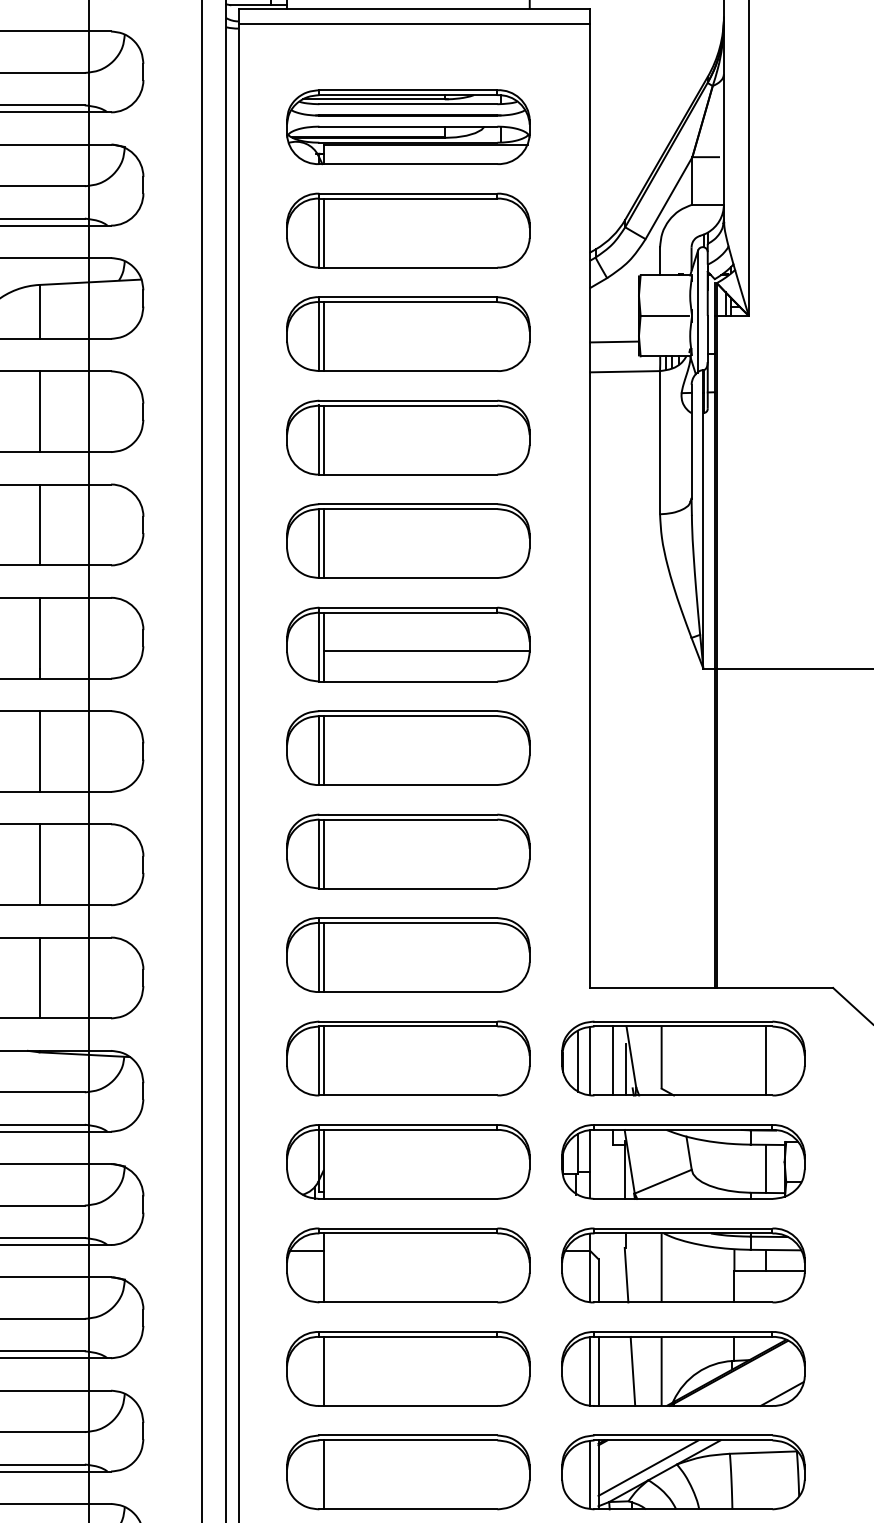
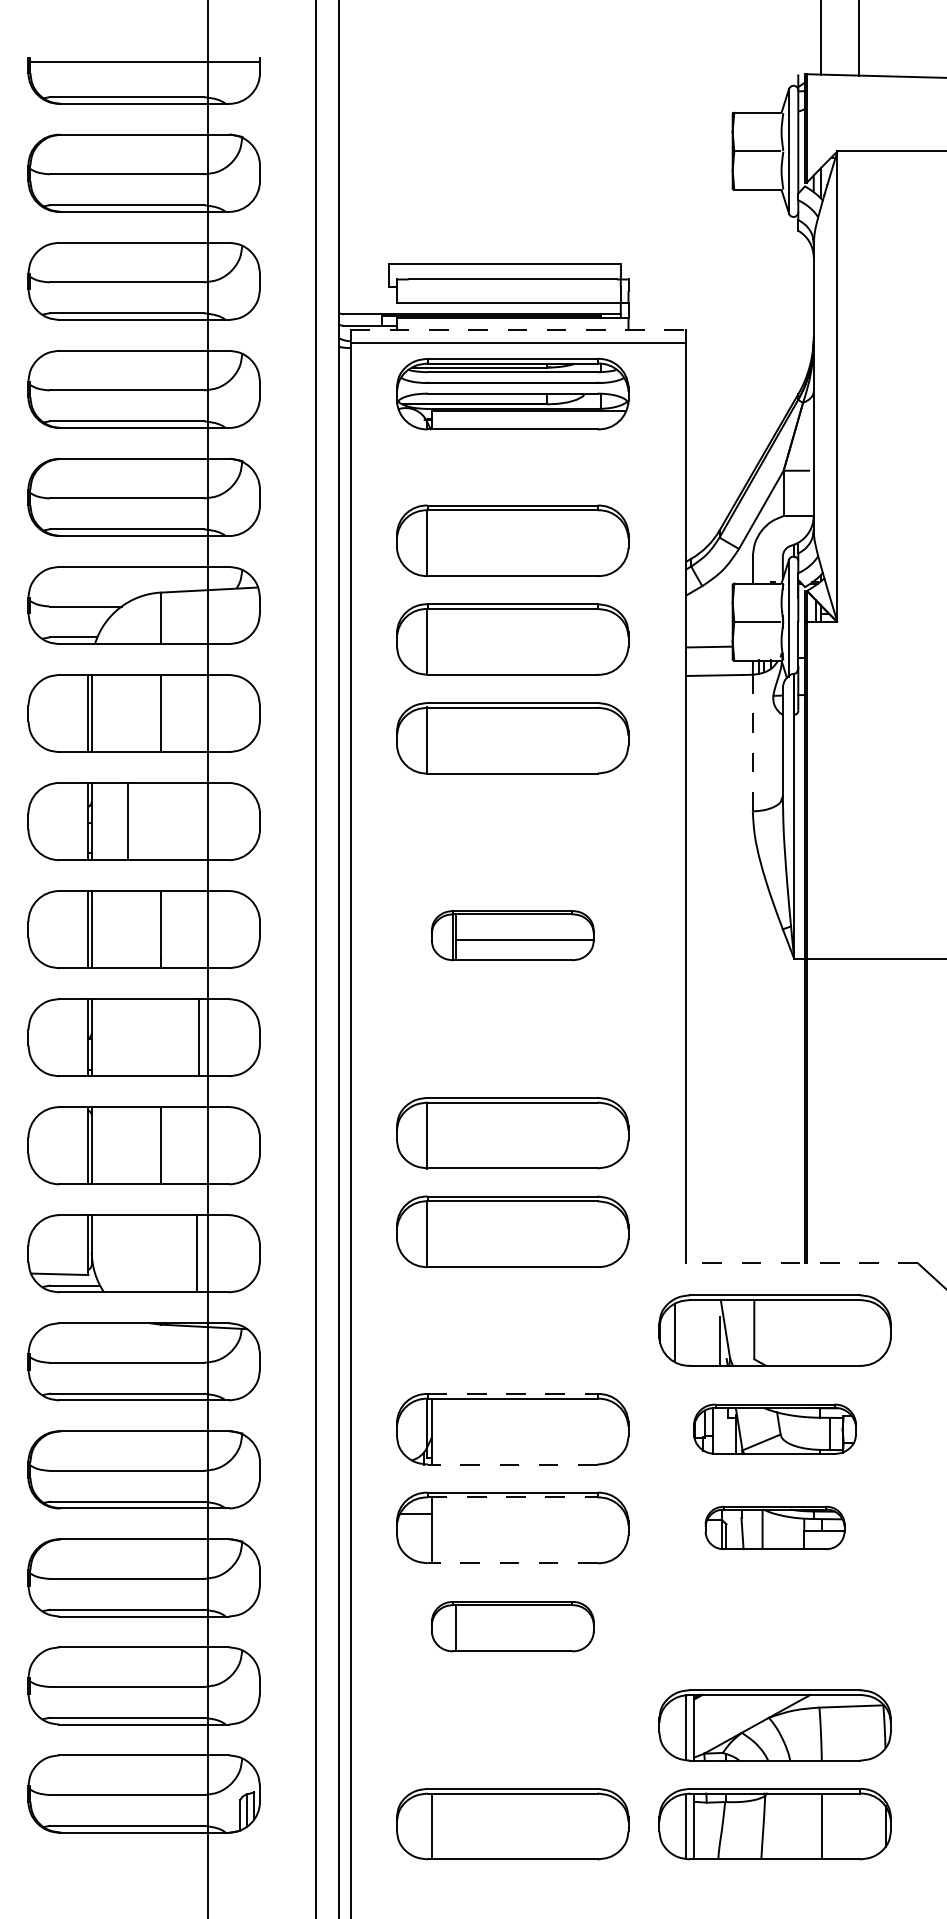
line: (414, 9) -> (518, 329), solid -> dashed
part: (408, 126) -> (512, 393), moved
line: (323, 233) -> (431, 543), removed
line: (323, 336) -> (431, 641), removed
line: (323, 439) -> (431, 740), removed
line: (659, 442) -> (752, 742), solid -> dashed
line: (39, 524) -> (127, 821), moved
part: (408, 540) -> (512, 836), removed
part: (408, 644) -> (512, 935), size x0.7
part: (408, 748) -> (512, 1034), removed
line: (39, 751) -> (198, 1037), moved
line: (323, 854) -> (431, 1135), removed
line: (323, 957) -> (431, 1234), removed
line: (39, 977) -> (196, 1253), moved
line: (712, 988) -> (802, 1263), solid -> dashed
part: (408, 1058) -> (512, 1330), removed
line: (590, 1060) -> (686, 1332), removed
line: (612, 1060) -> (707, 1332), removed
line: (766, 1060) -> (854, 1332), removed
line: (408, 1125) -> (512, 1394), solid -> dashed
part: (682, 1162) -> (774, 1429), size x0.7
line: (408, 1198) -> (512, 1464), solid -> dashed
line: (408, 1233) -> (512, 1497), solid -> dashed
part: (682, 1264) -> (774, 1527), size x0.6
line: (408, 1302) -> (512, 1563), solid -> dashed
part: (408, 1368) -> (512, 1626), size x0.7
part: (682, 1368) -> (774, 1626), removed
line: (648, 1467) -> (741, 1720), removed
part: (408, 1472) -> (512, 1725), removed

